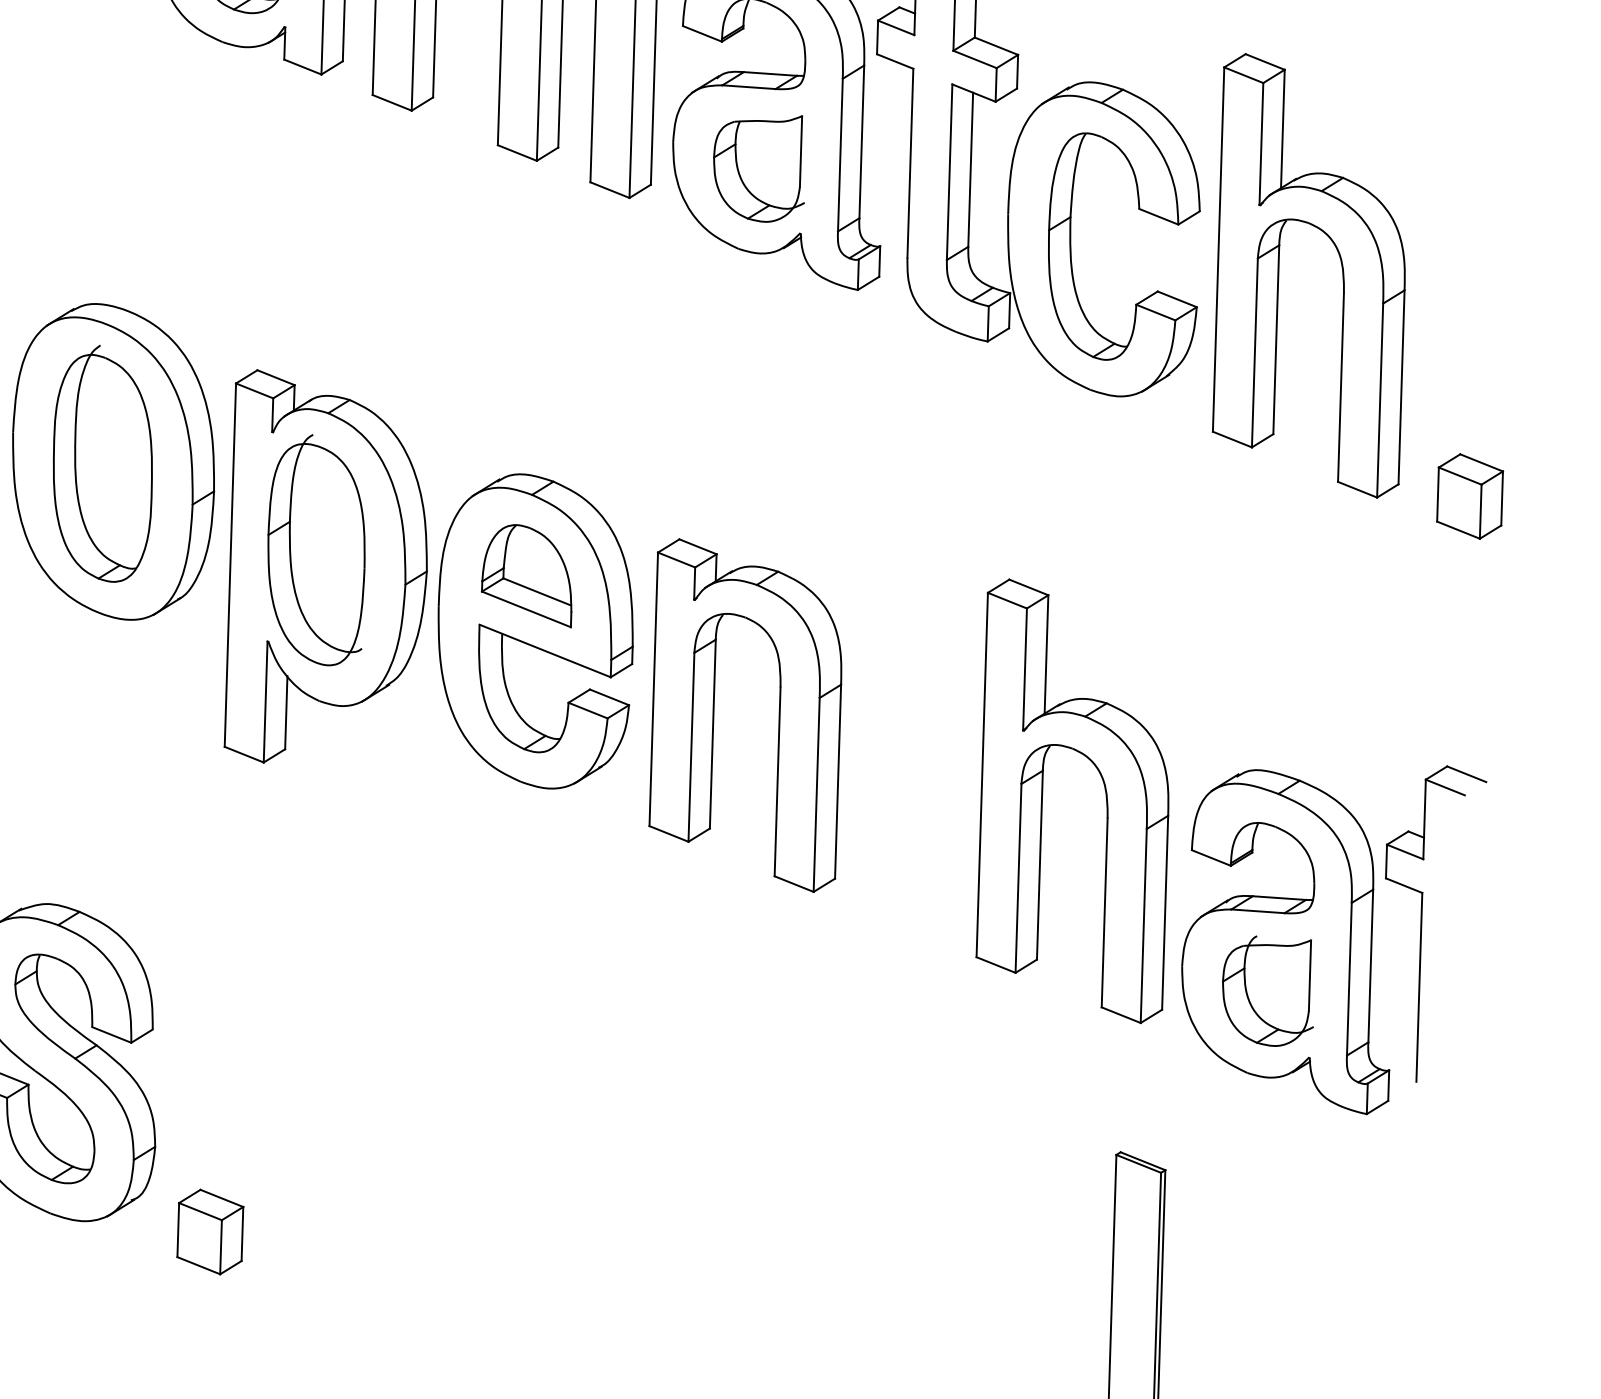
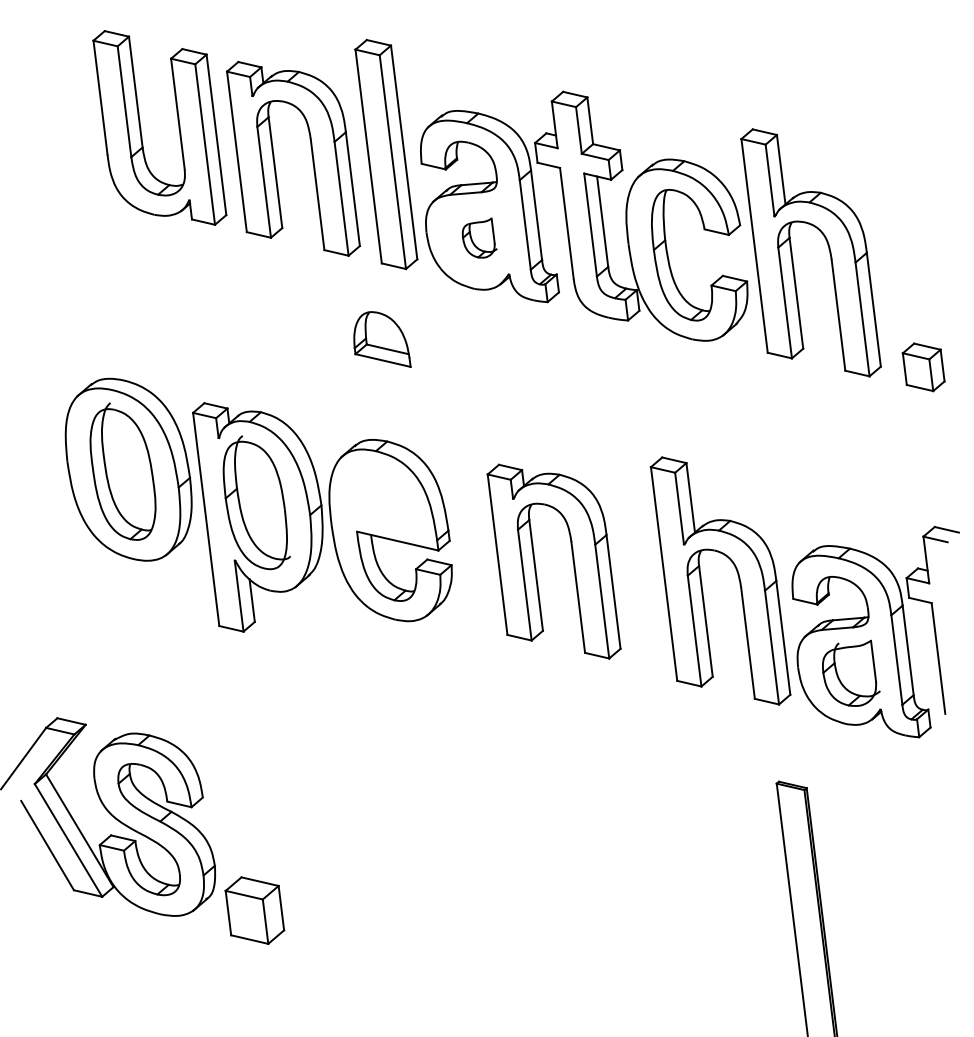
part: (760, 164) -> (479, 237), size x0.6
part: (530, 574) -> (382, 339), moved
part: (715, 710) -> (535, 561), moved
part: (209, 1231) -> (254, 910), size x1.4

